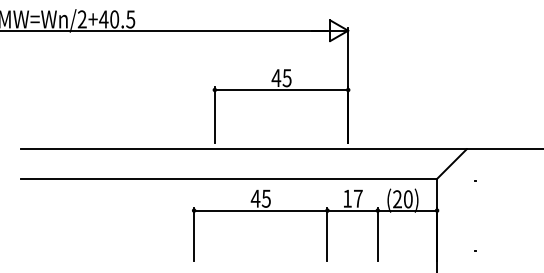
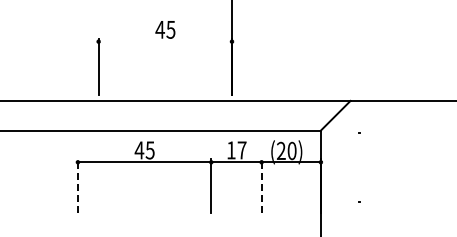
line: (281, 90) -> (165, 42), removed
line: (194, 234) -> (78, 186), solid -> dashed
line: (377, 234) -> (261, 186), solid -> dashed

